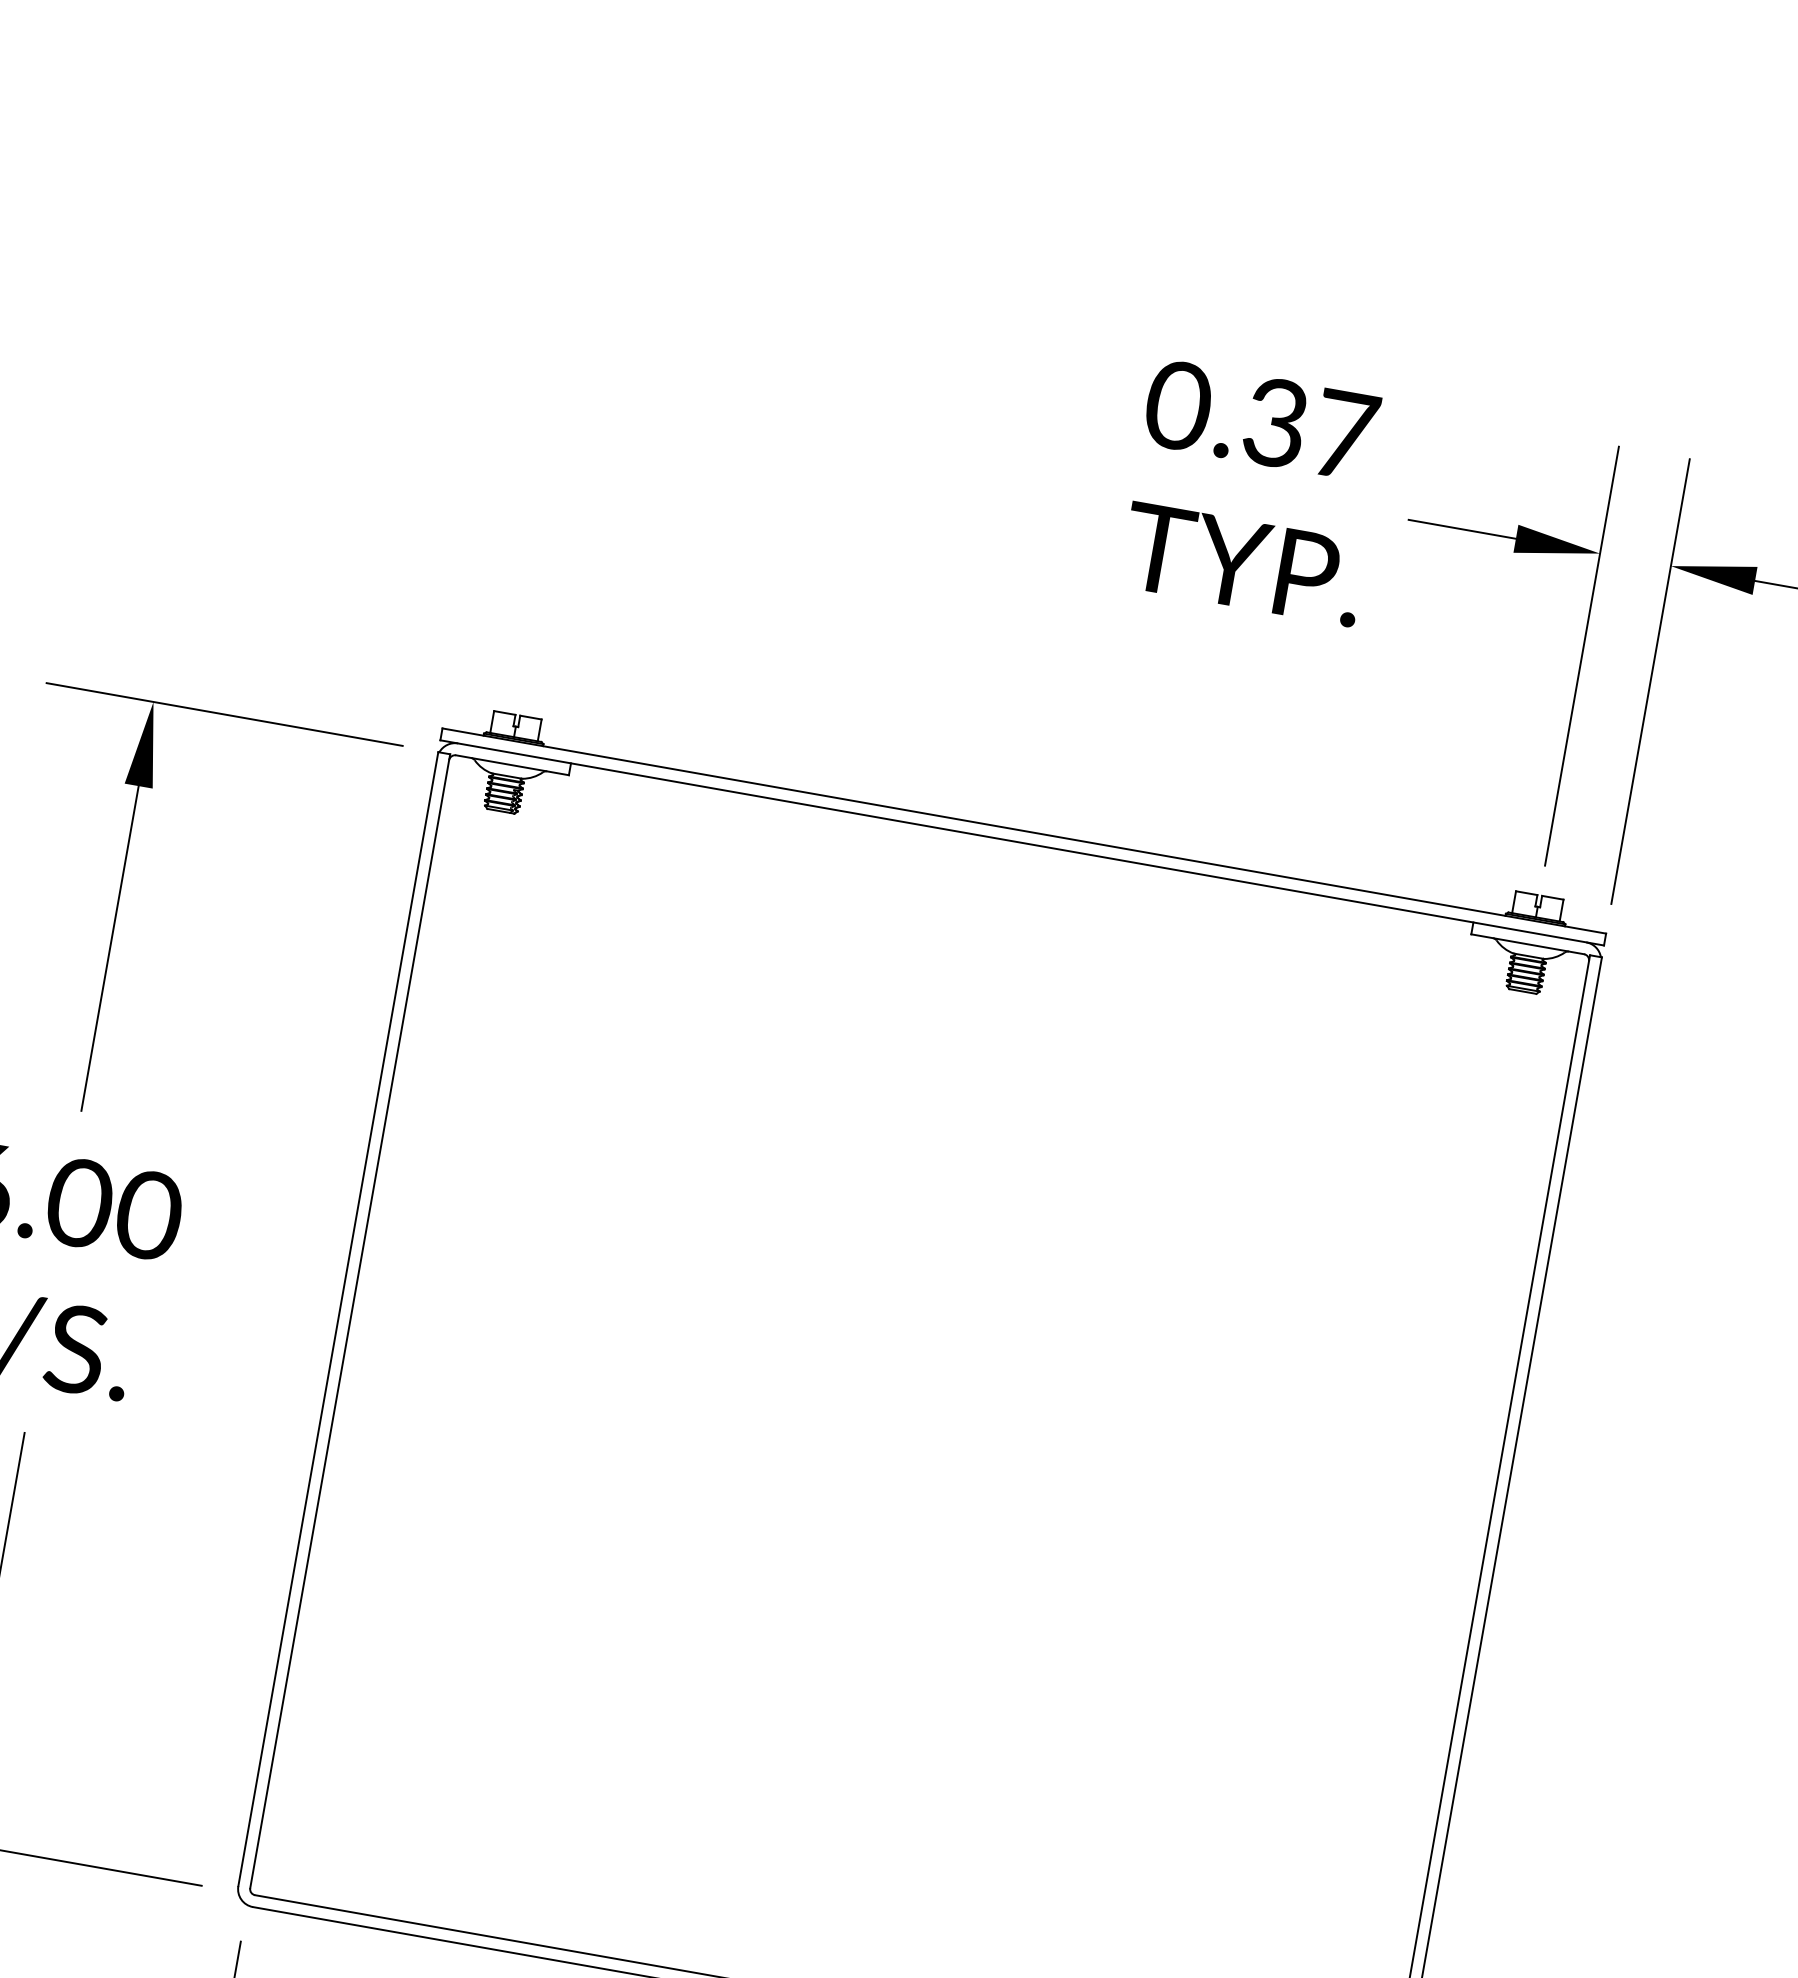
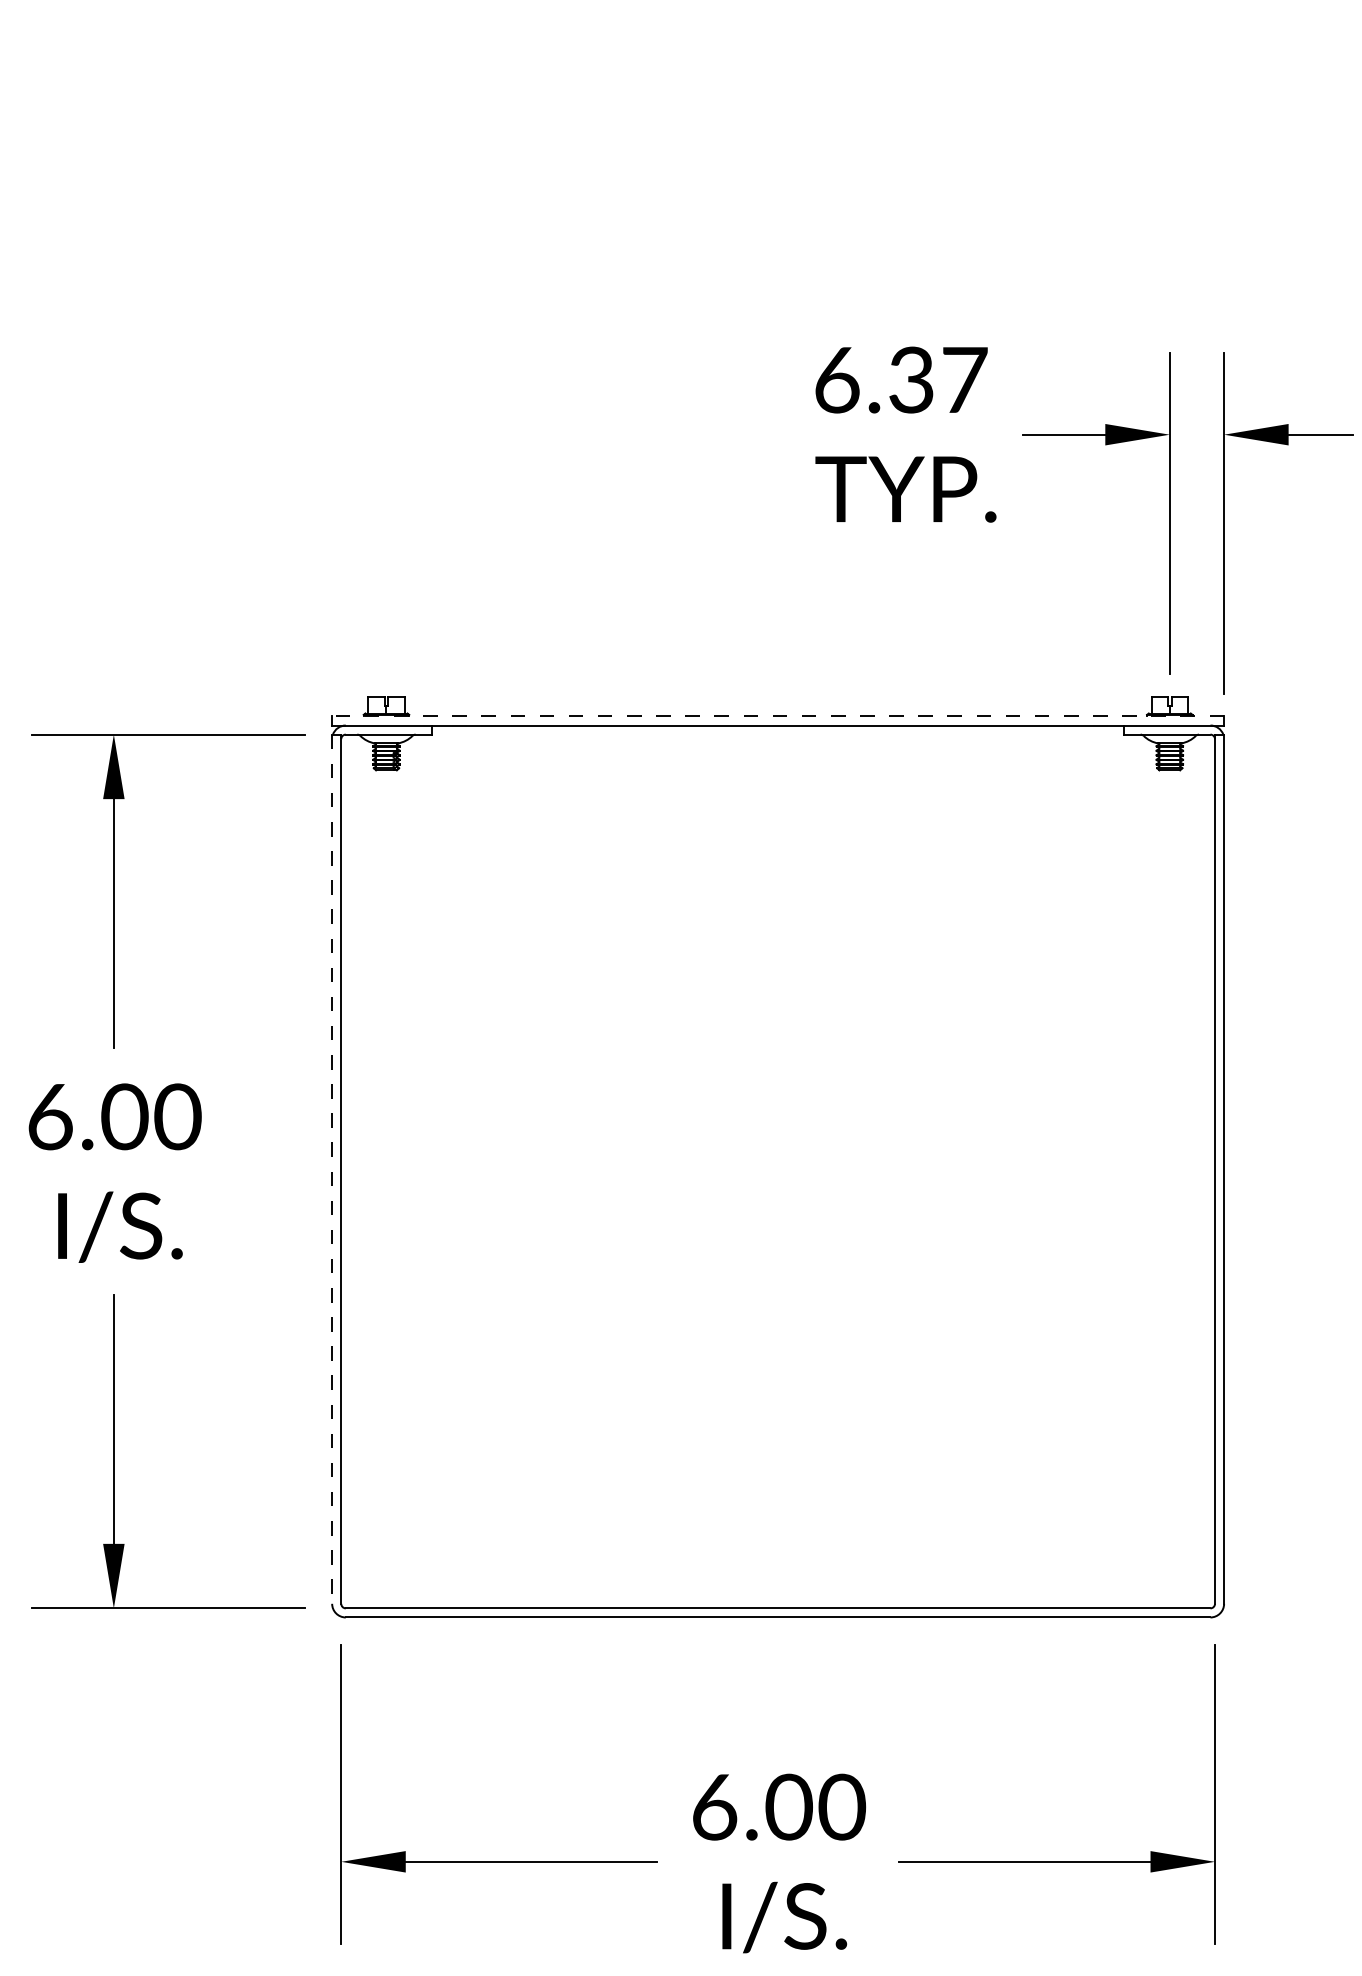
text: (1177, 404) -> (836, 379), 0.37 -> 6.37
line: (1024, 831) -> (778, 716), solid -> dashed
line: (338, 1319) -> (332, 1169), solid -> dashed

